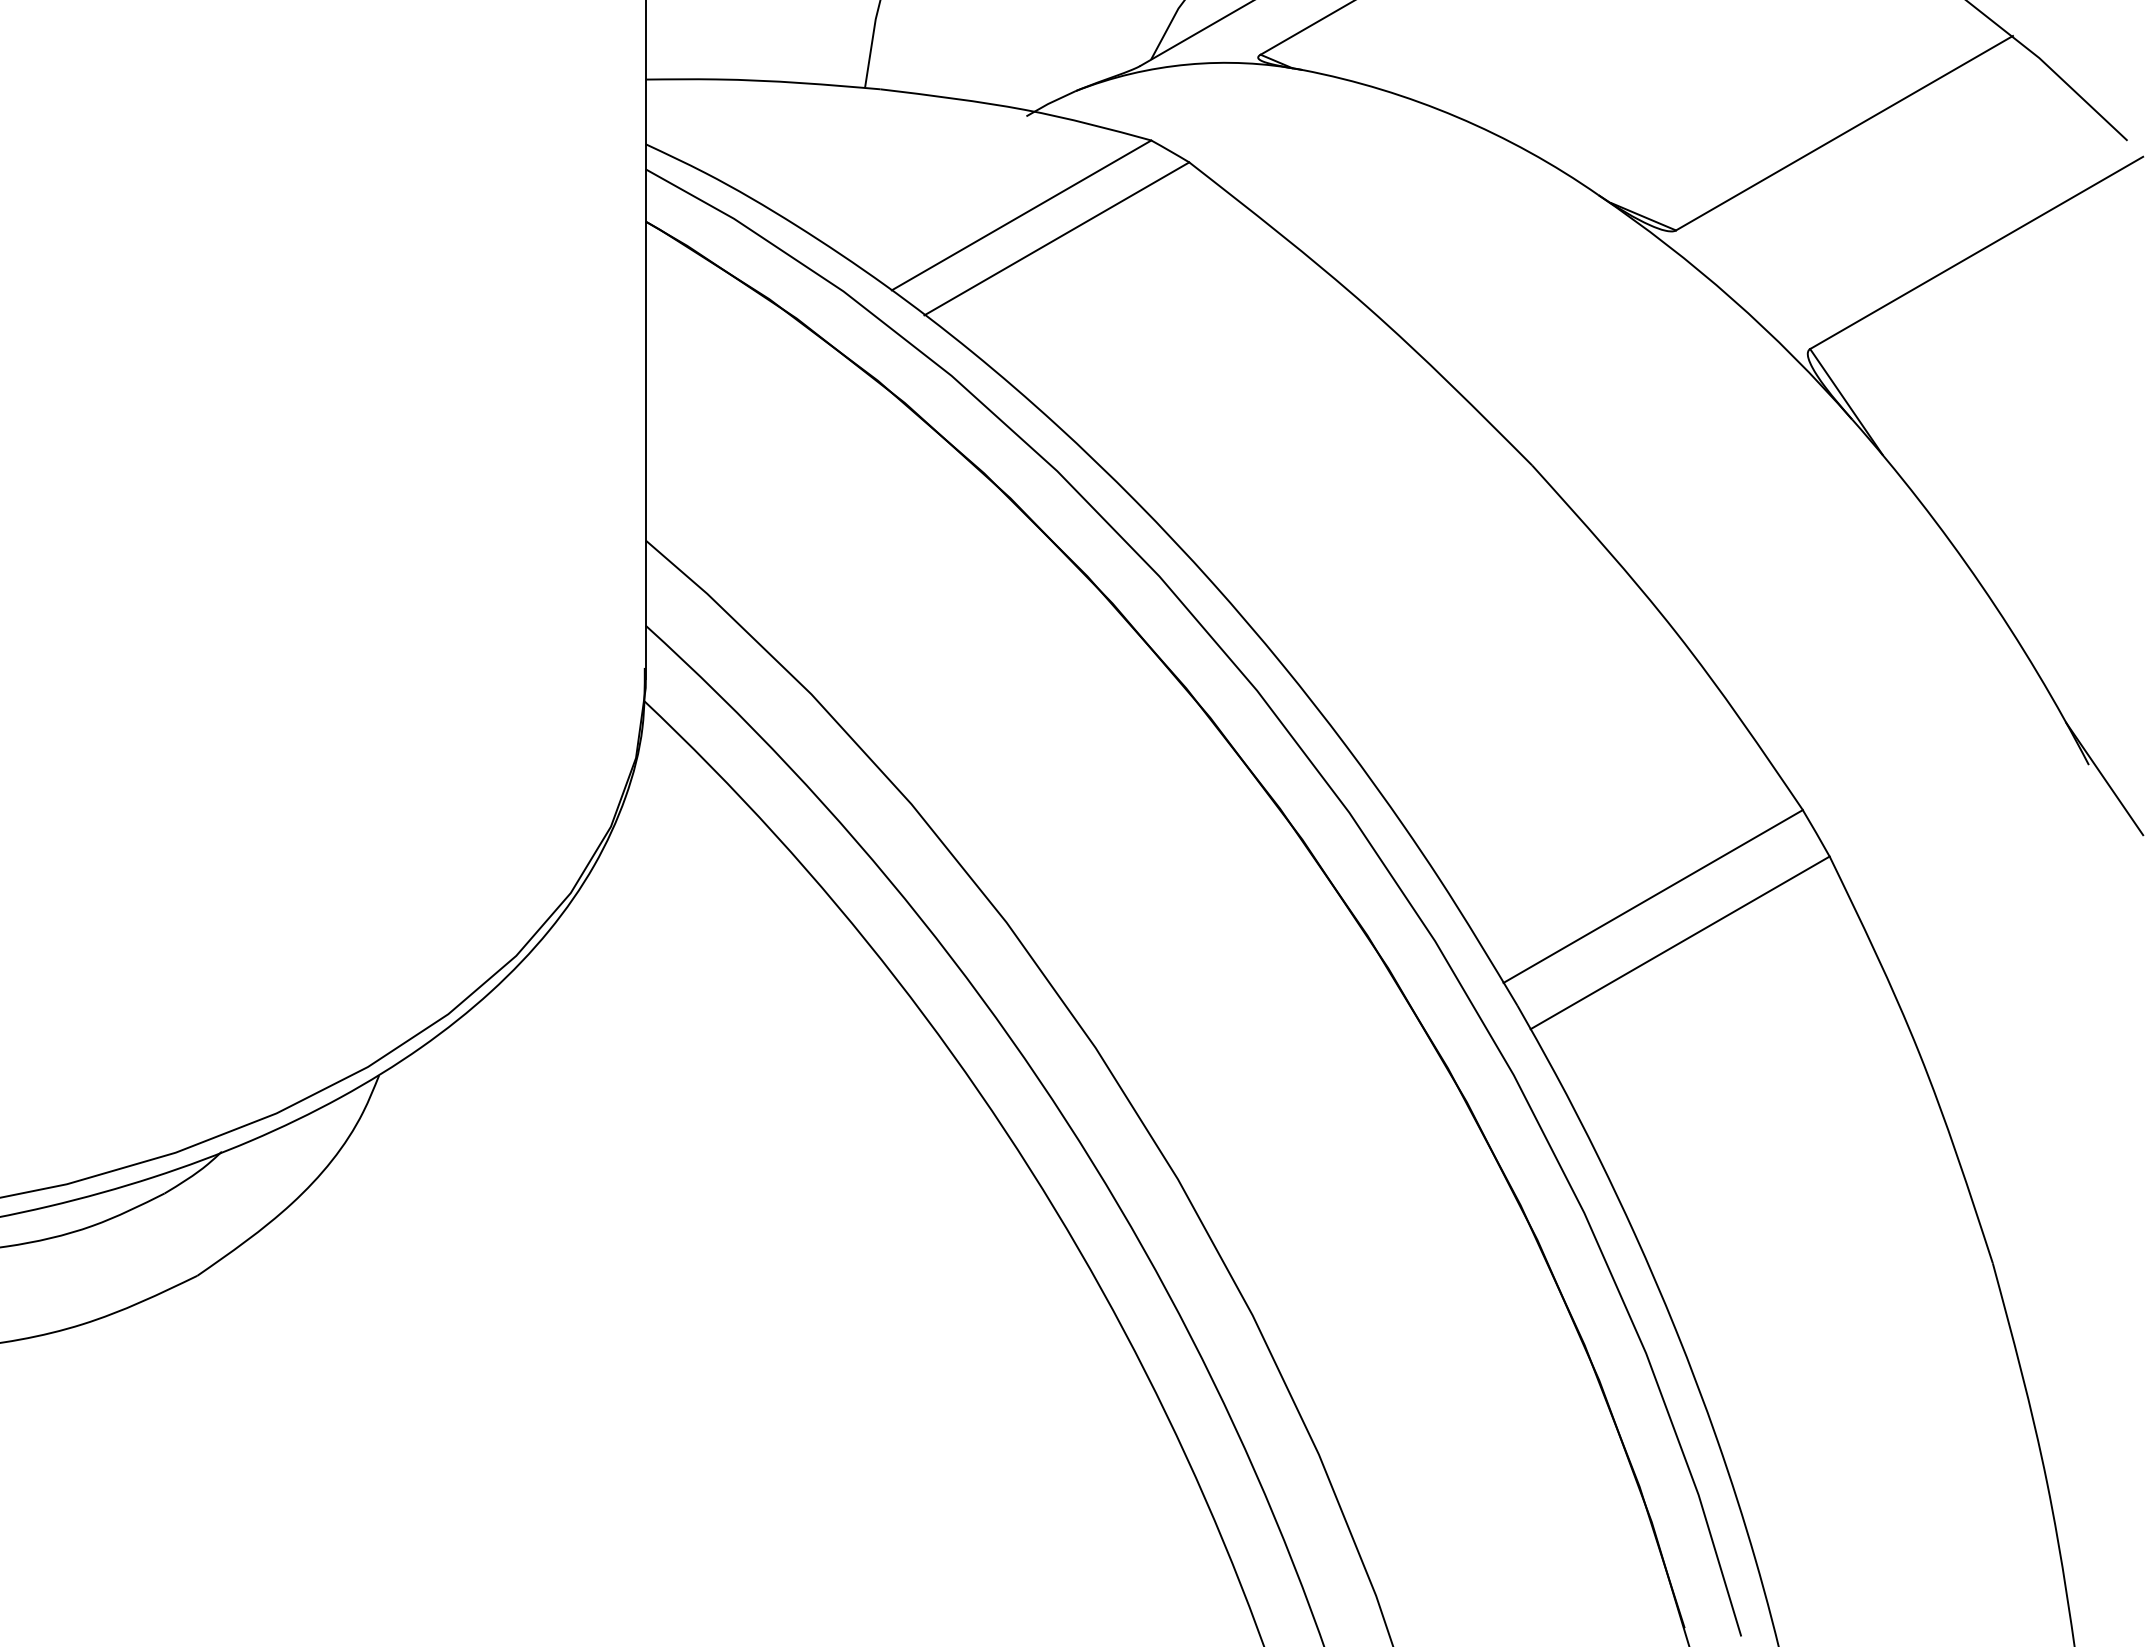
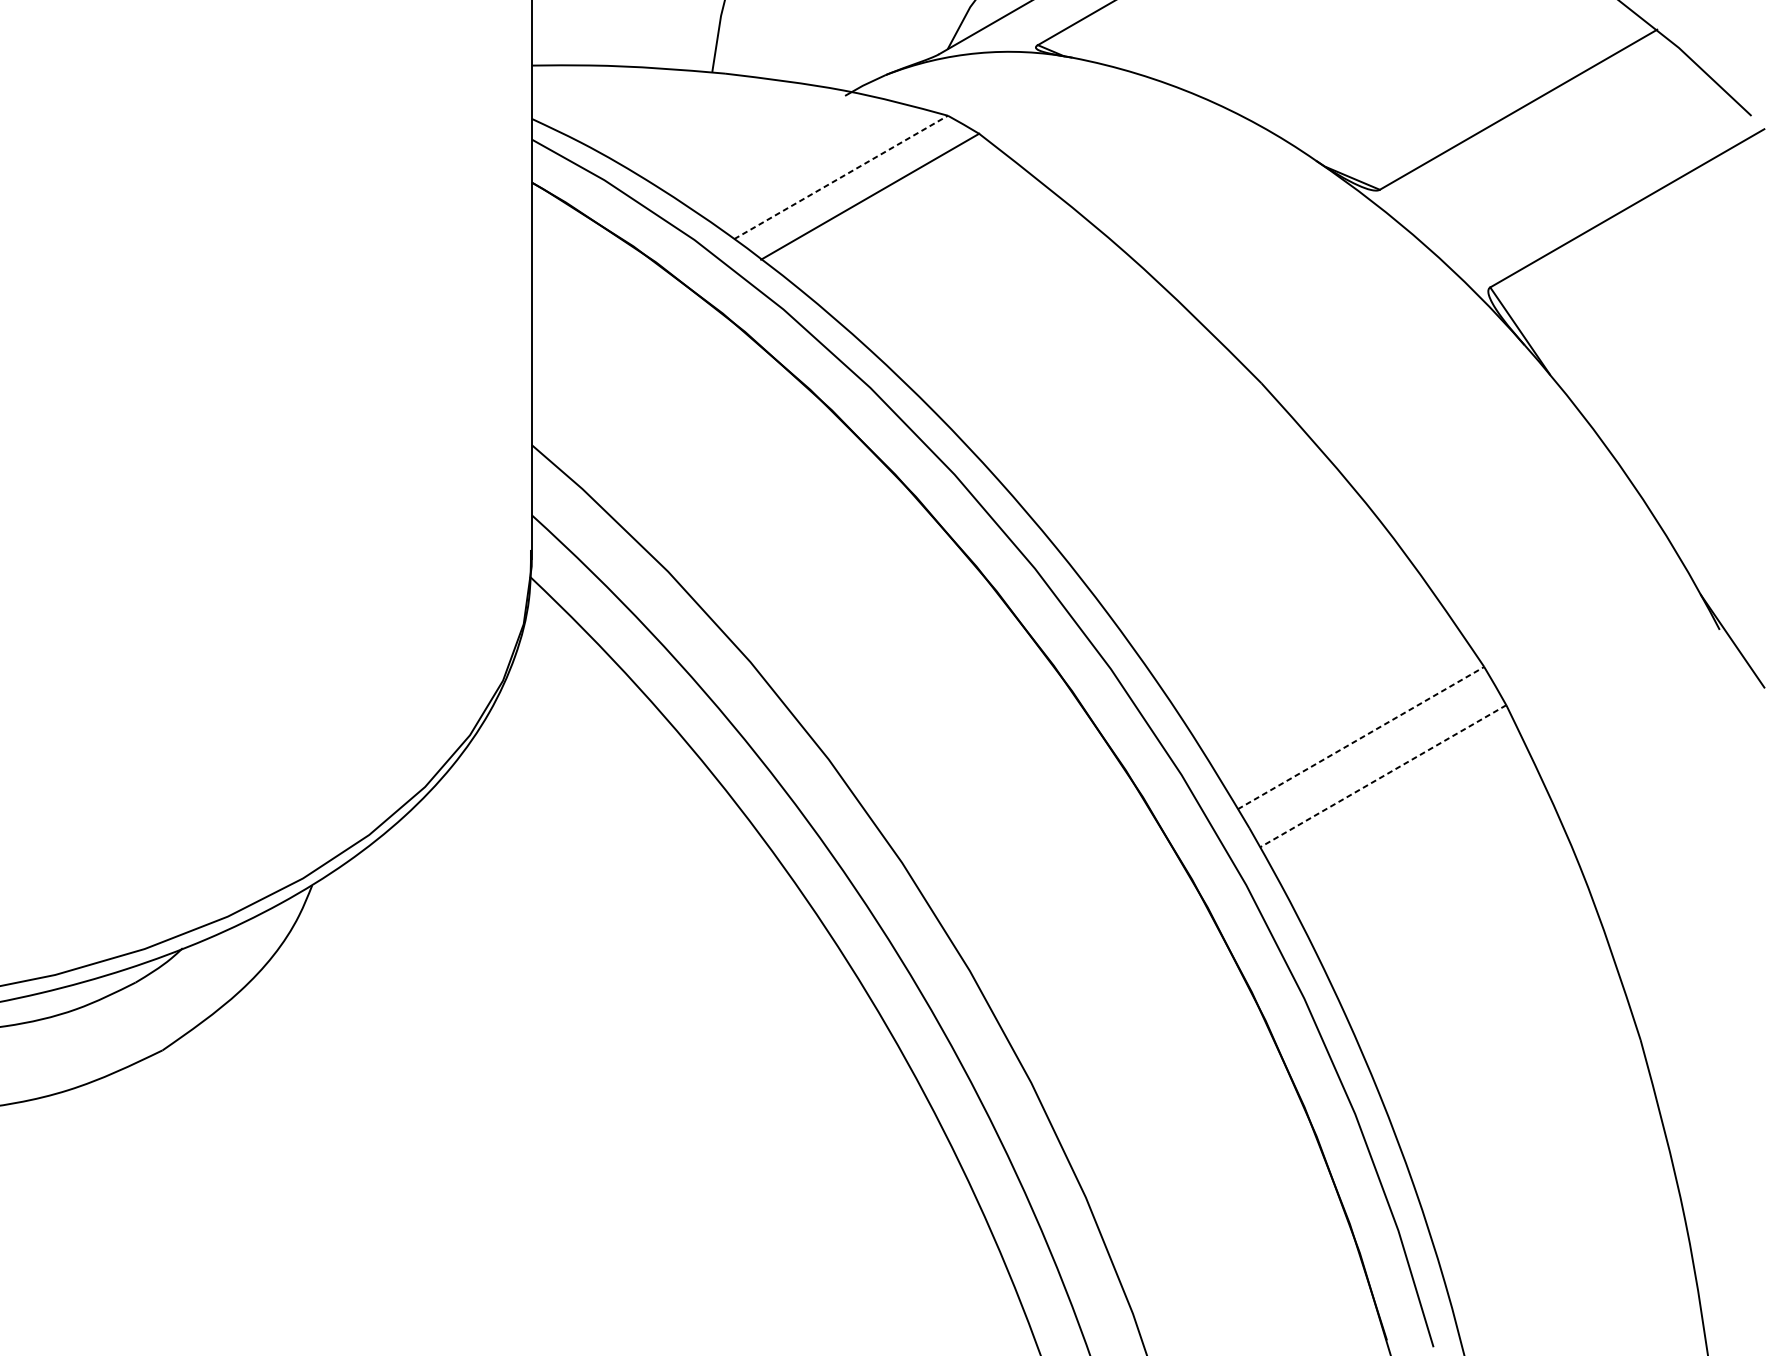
line: (1021, 215) -> (841, 177), solid -> dashed
line: (1653, 896) -> (1361, 738), solid -> dashed
line: (1680, 942) -> (1383, 775), solid -> dashed

